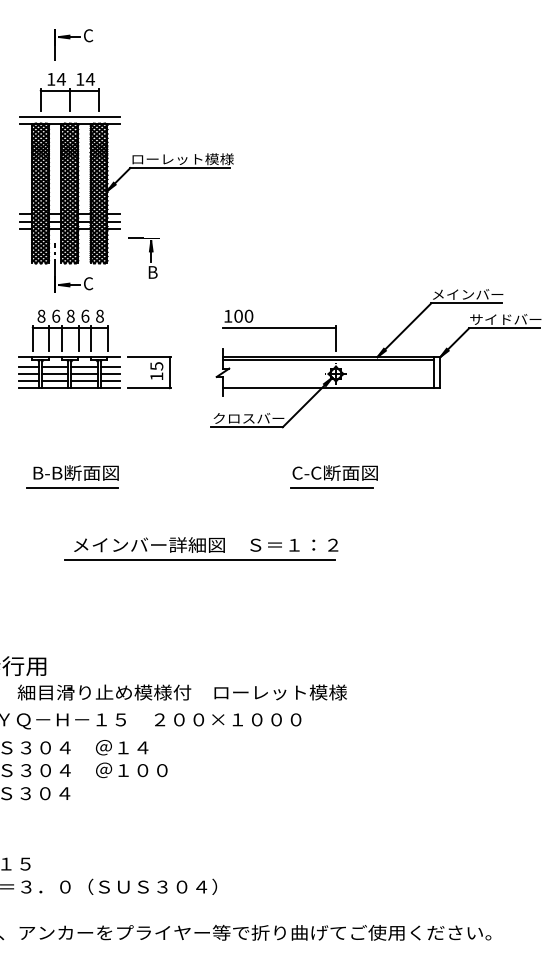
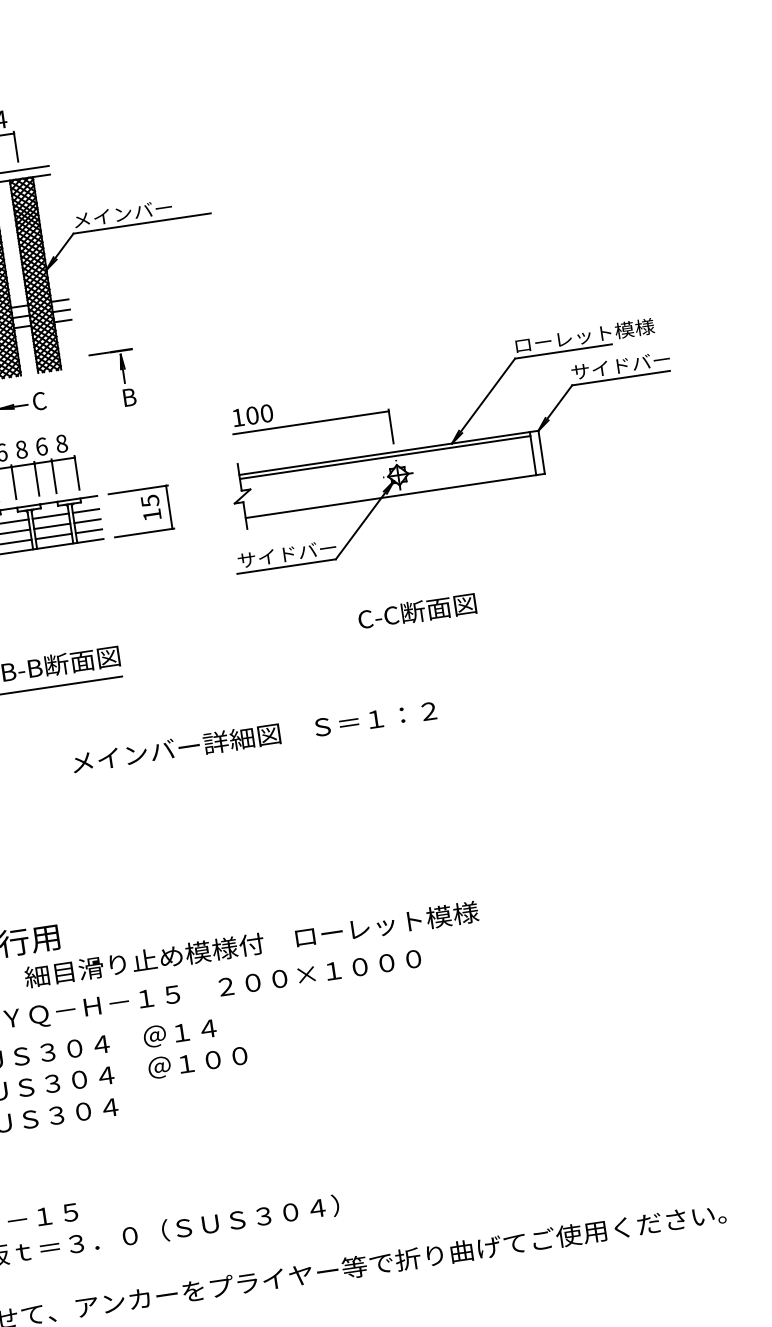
text: (182, 159) -> (143, 211), ローレット模様 -> メインバー
part: (150, 257) -> (123, 377), moved
text: (483, 294) -> (585, 335), メインバー -> ローレット模様
text: (233, 418) -> (266, 557), クロスバー -> サイドバー
line: (331, 488) -> (415, 633), removed
line: (199, 560) -> (248, 759), removed

